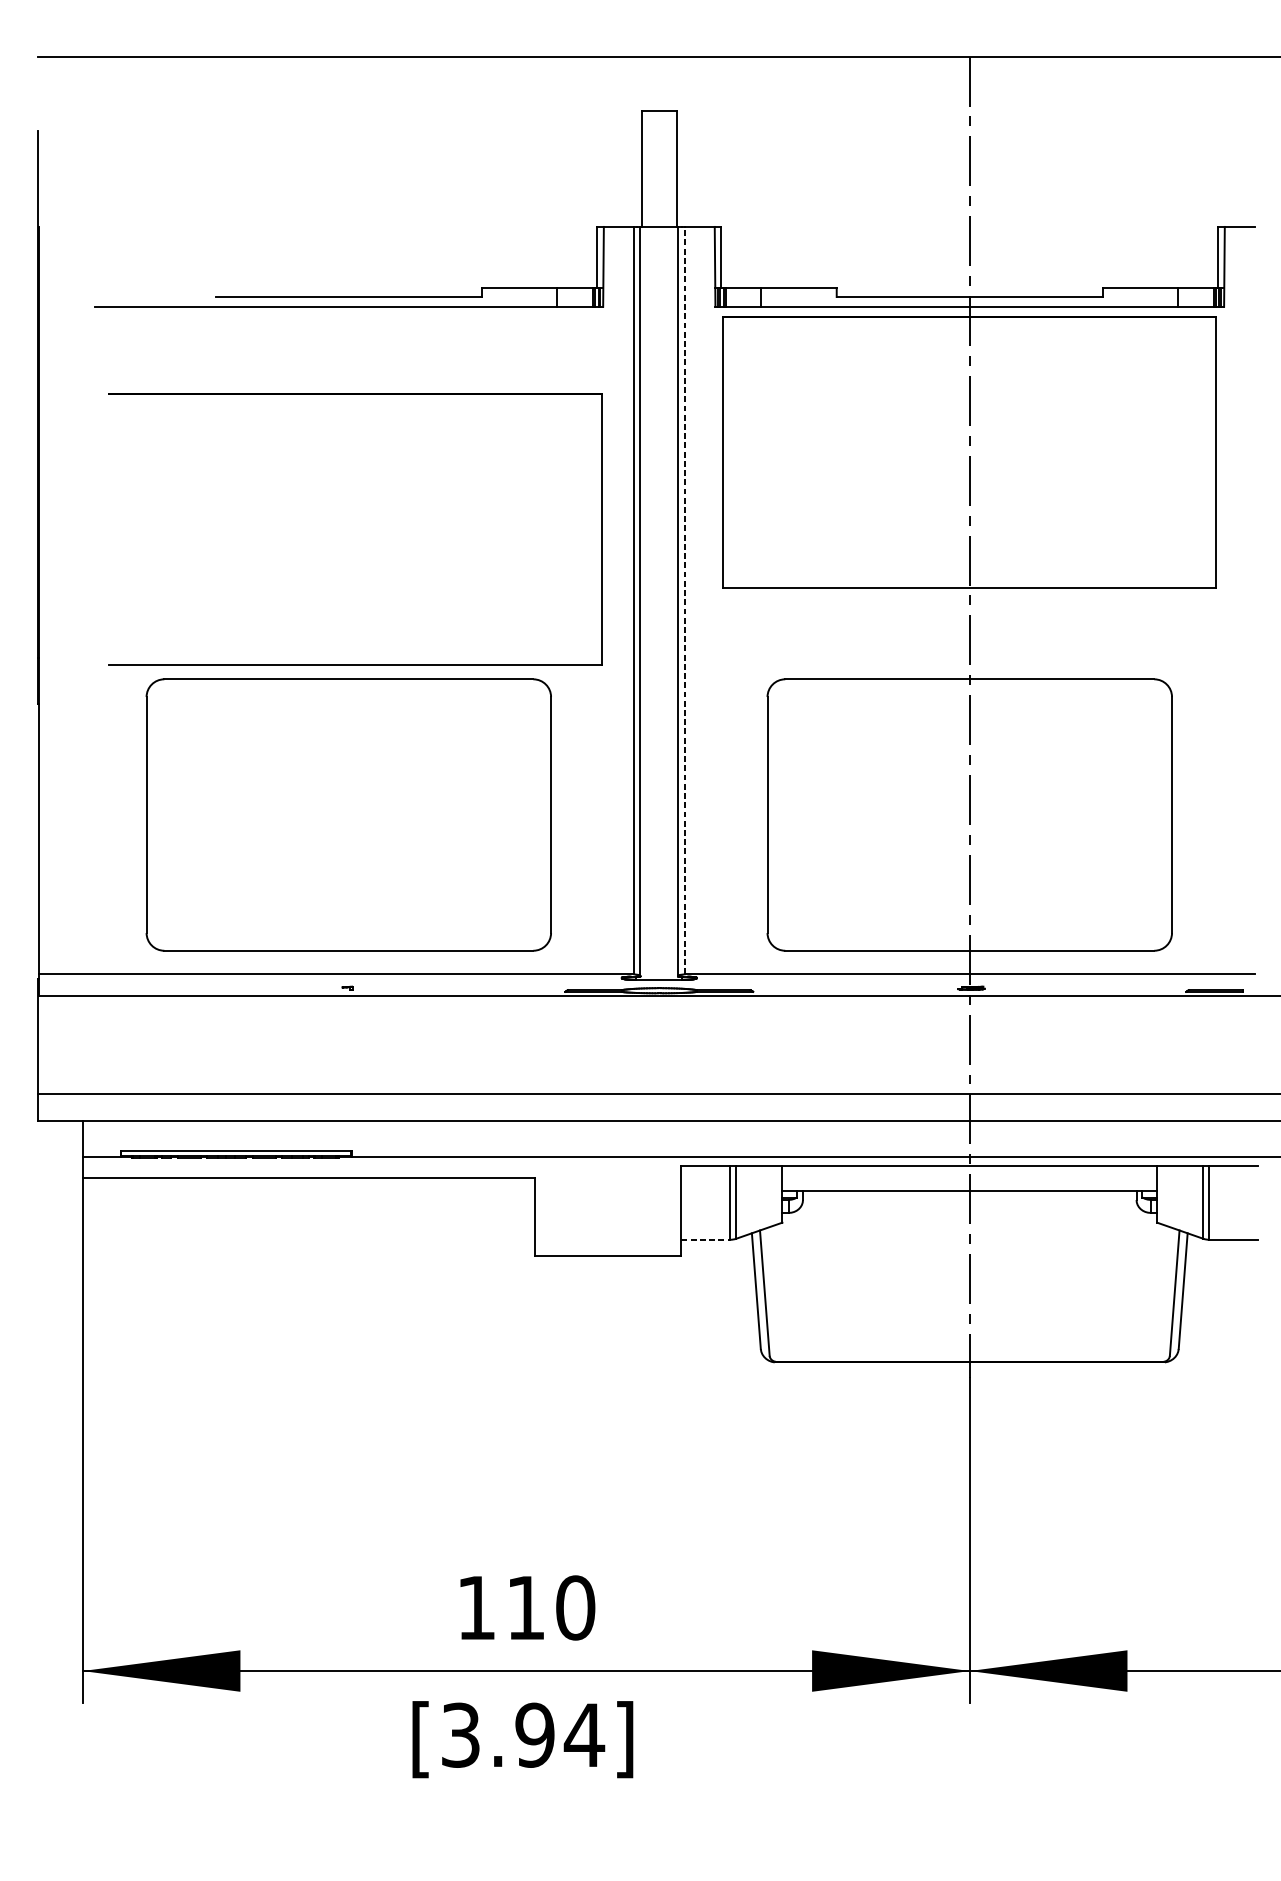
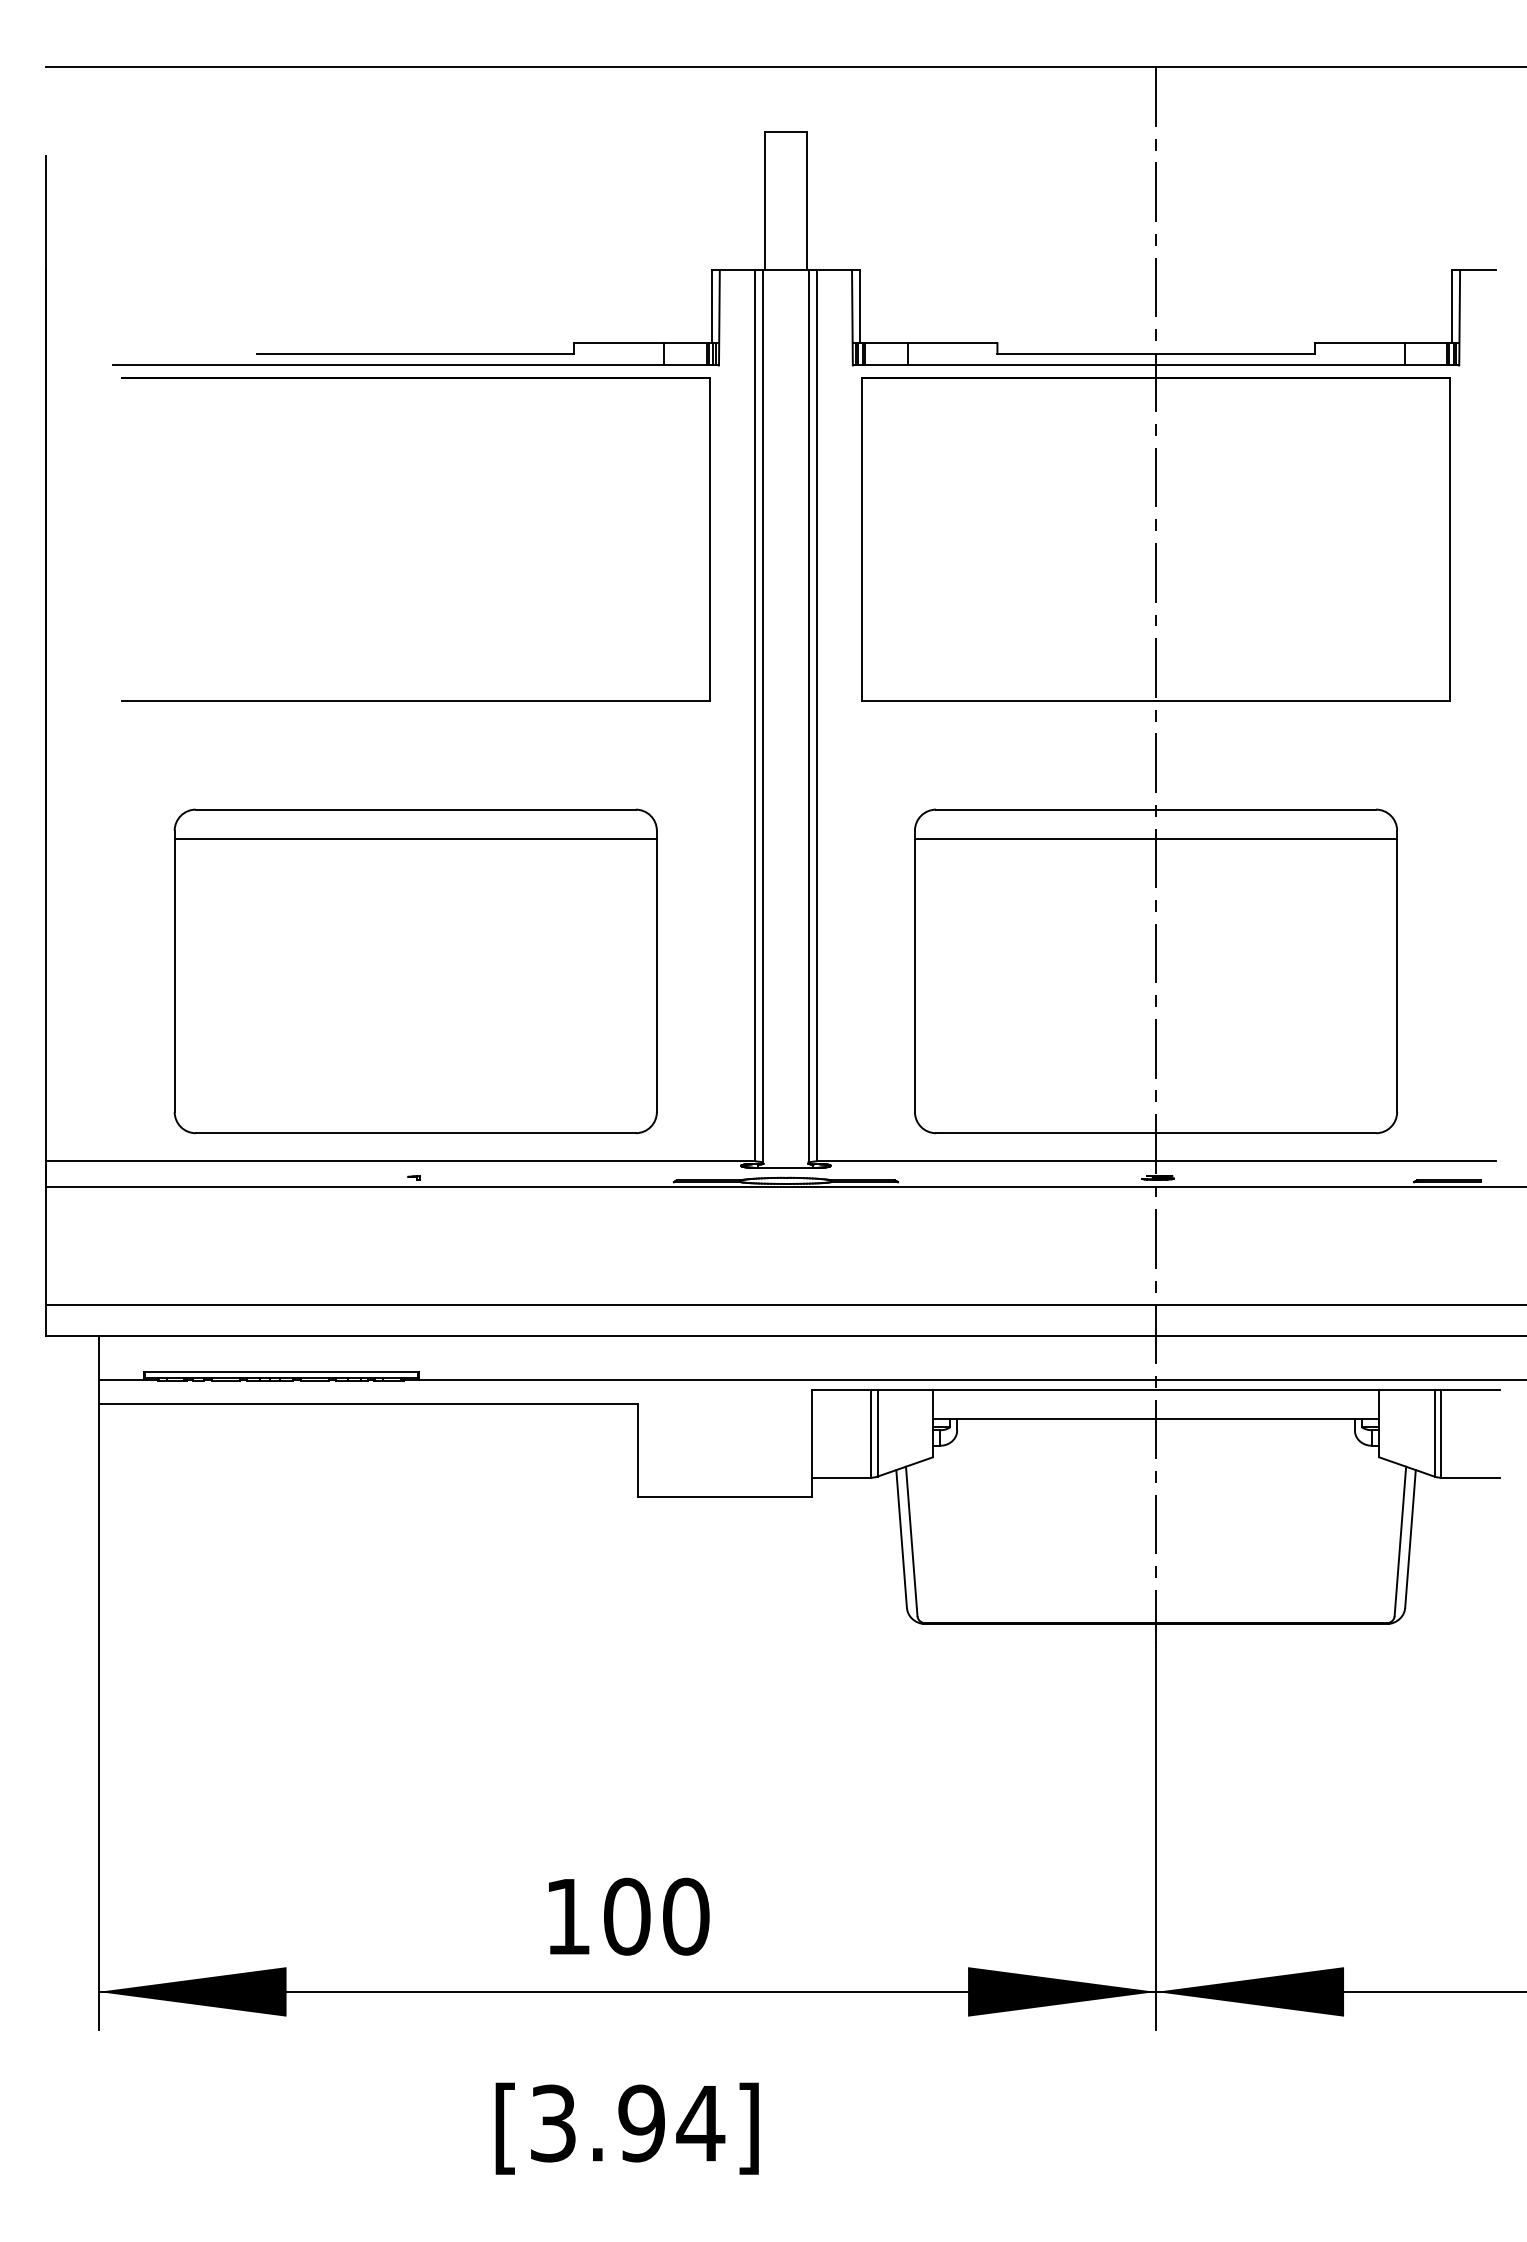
part: (355, 394) -> (415, 378), moved
line: (684, 600) -> (816, 715), dashed -> solid
line: (348, 704) -> (415, 839), added
line: (969, 704) -> (1155, 839), added
line: (706, 1239) -> (842, 1477), dashed -> solid
text: (526, 1607) -> (627, 1916), 110 -> 100
text: (522, 1739) -> (626, 2128), moved

